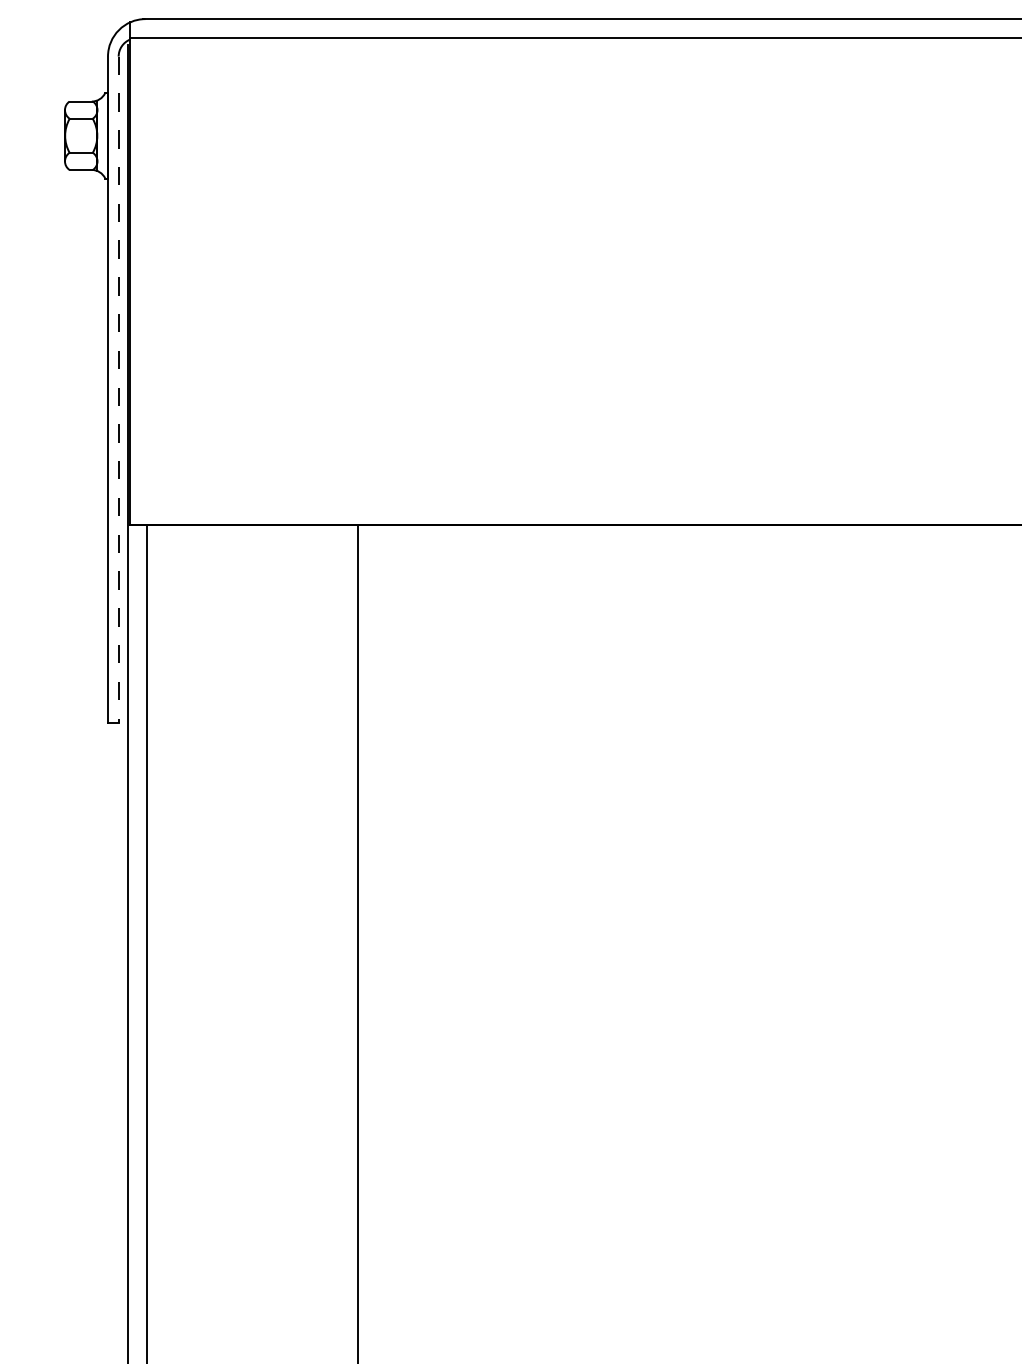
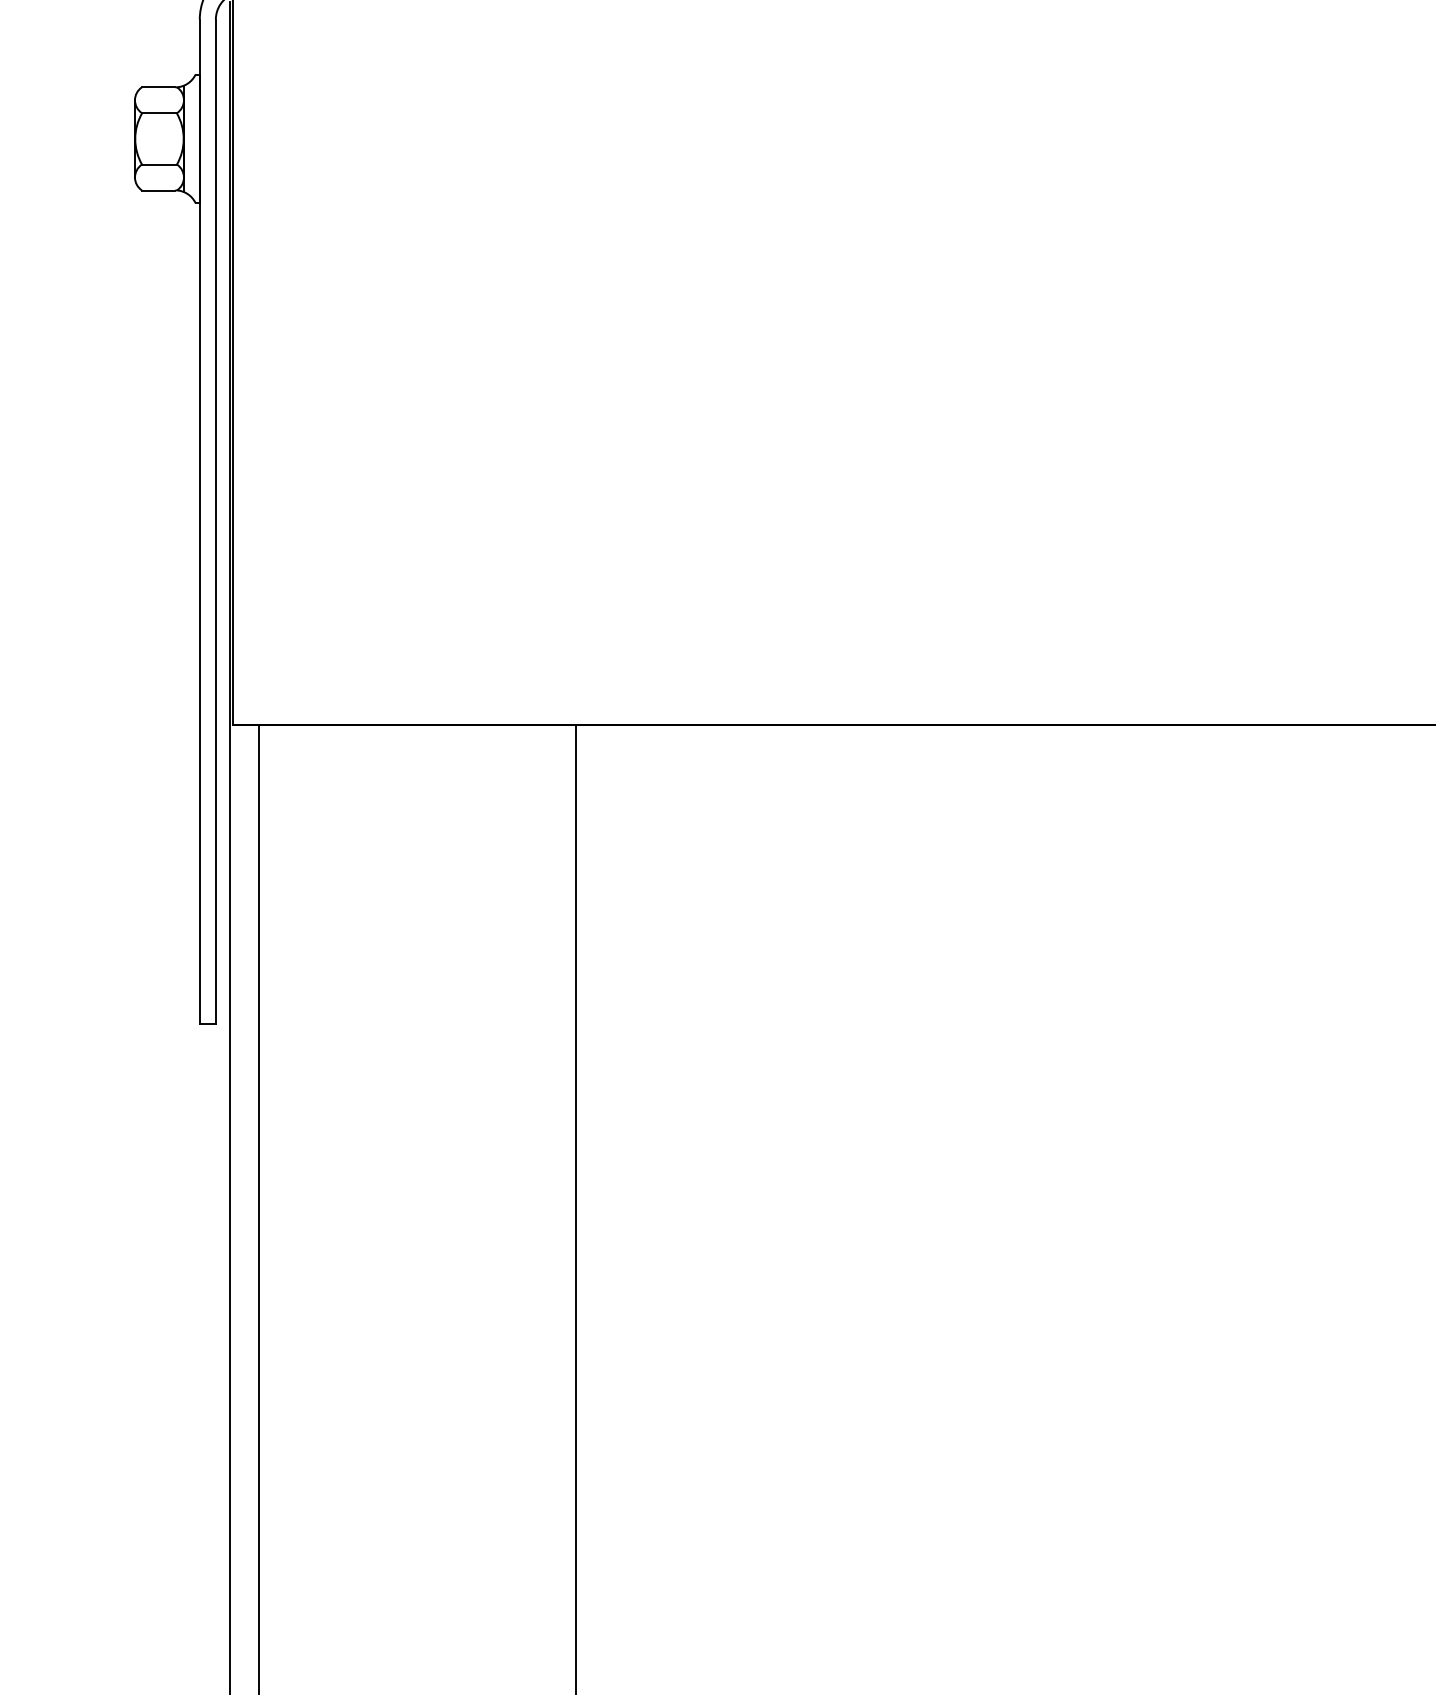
line: (118, 390) -> (215, 522), dashed -> solid

